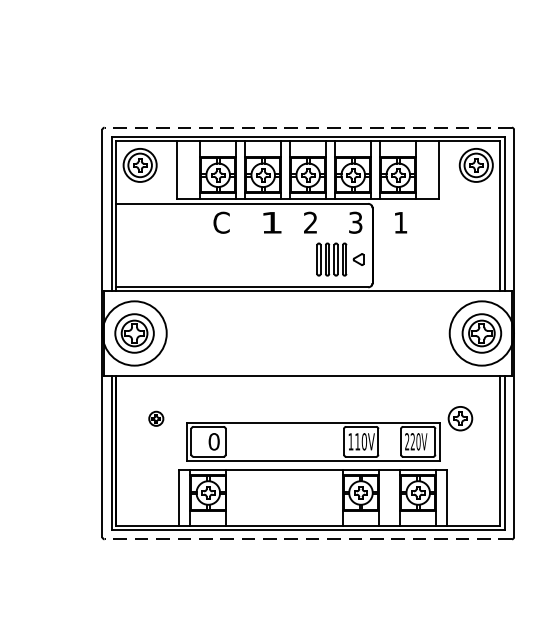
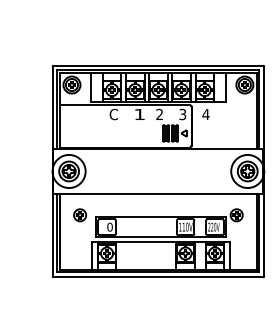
line: (308, 127) -> (158, 65), dashed -> solid
text: (399, 222) -> (205, 114), 1 -> 4
part: (156, 419) -> (80, 215), size x1.67
line: (308, 539) -> (158, 277), dashed -> solid

